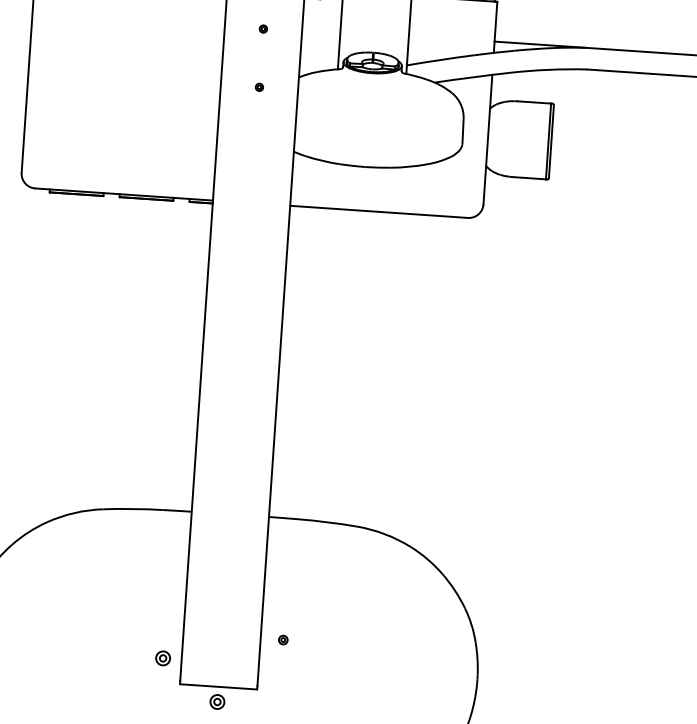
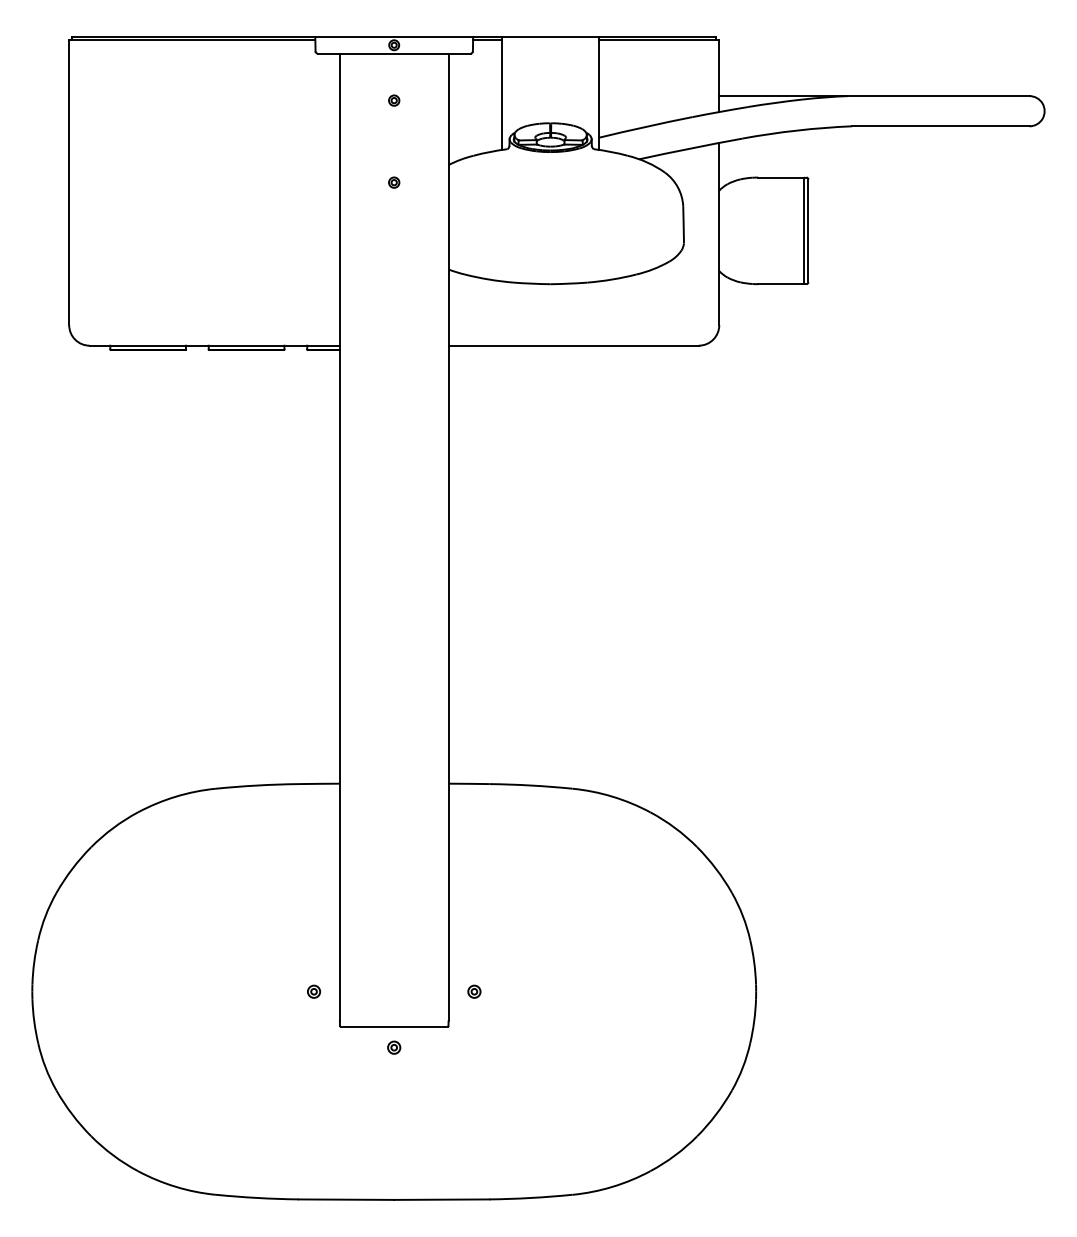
part: (283, 639) -> (474, 991), moved
part: (163, 658) -> (314, 991), size x0.62
part: (217, 701) -> (394, 1047), size x0.62

